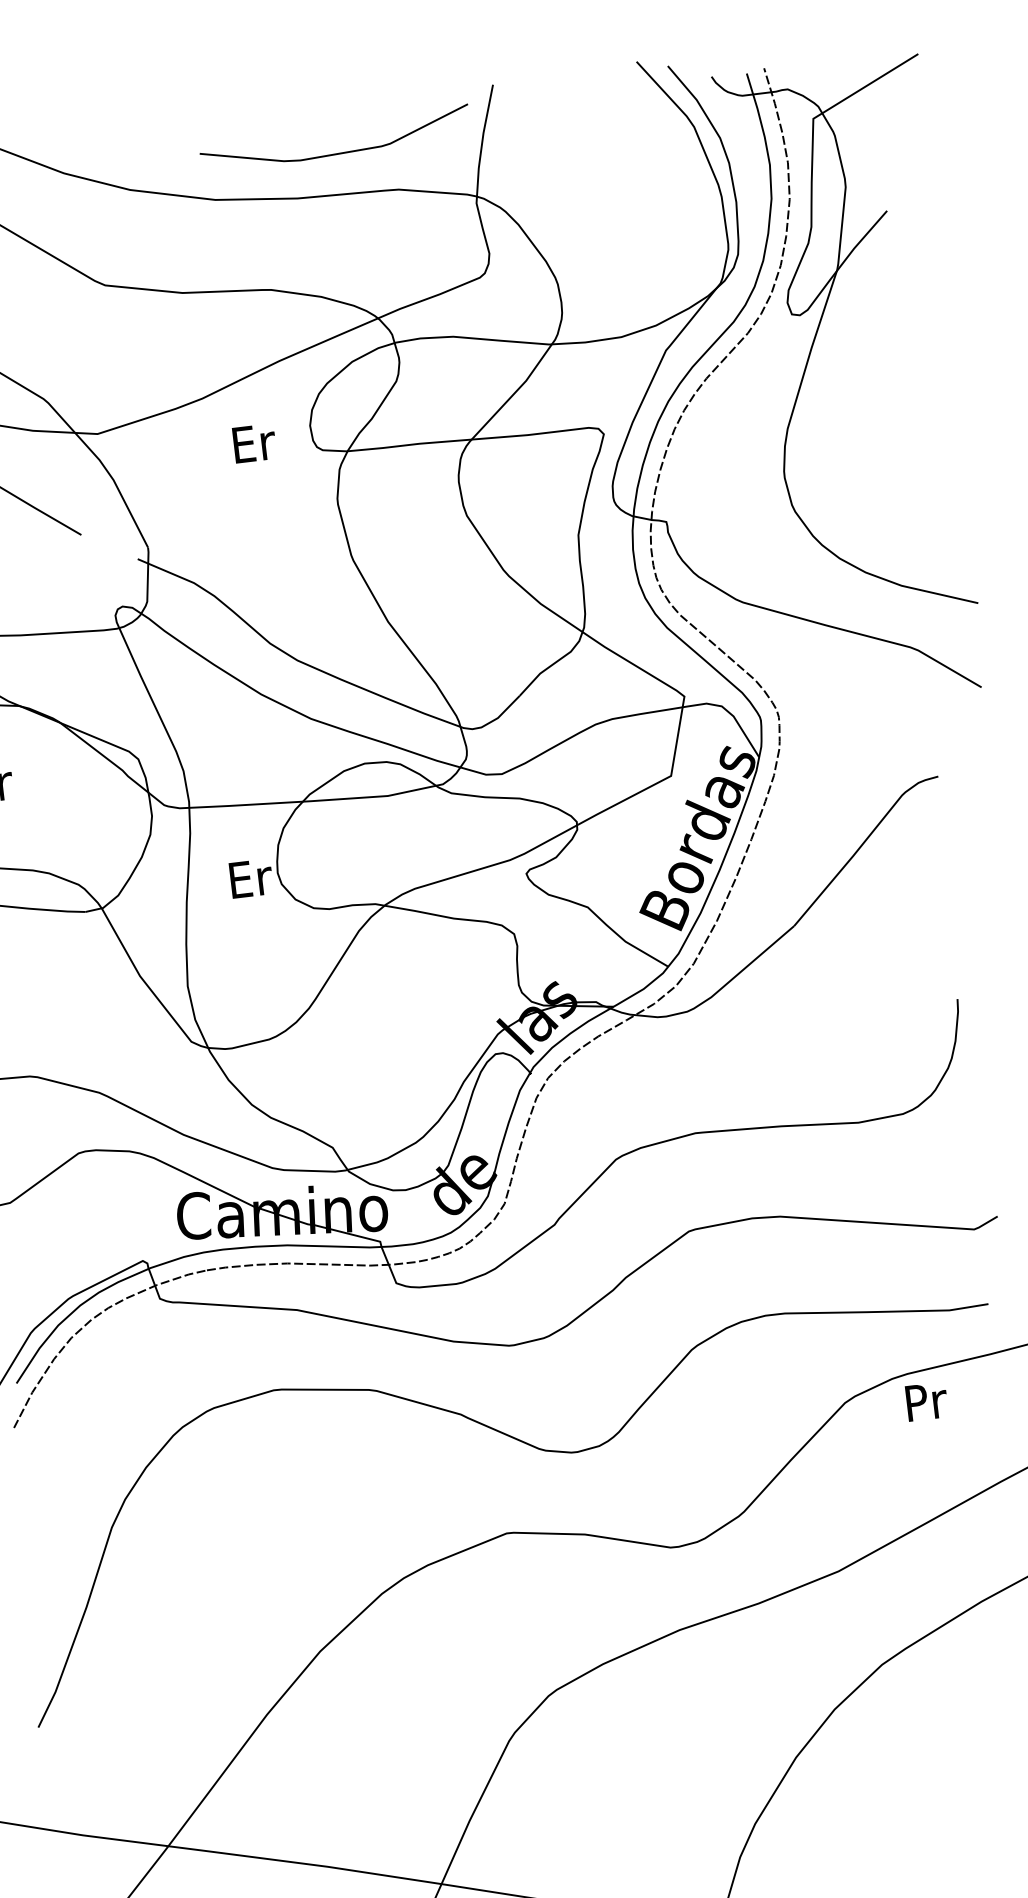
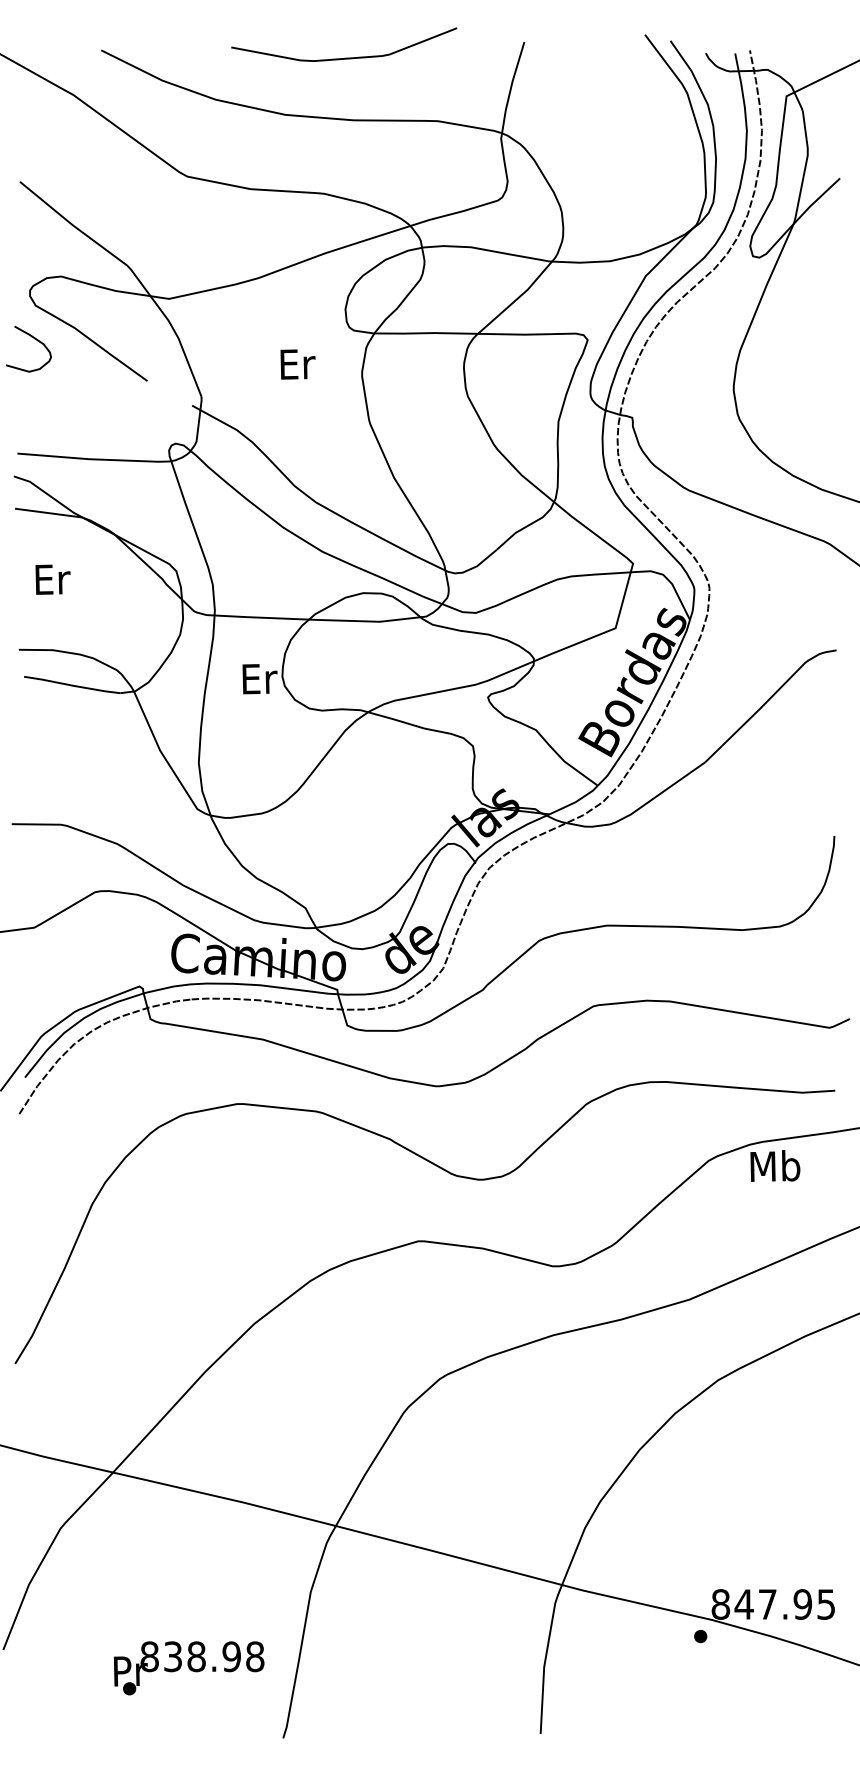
curve: (336, 152) -> (344, 57), moved
text: (253, 443) -> (297, 364), moved
text: (925, 1400) -> (775, 1165), Pr -> Mb

